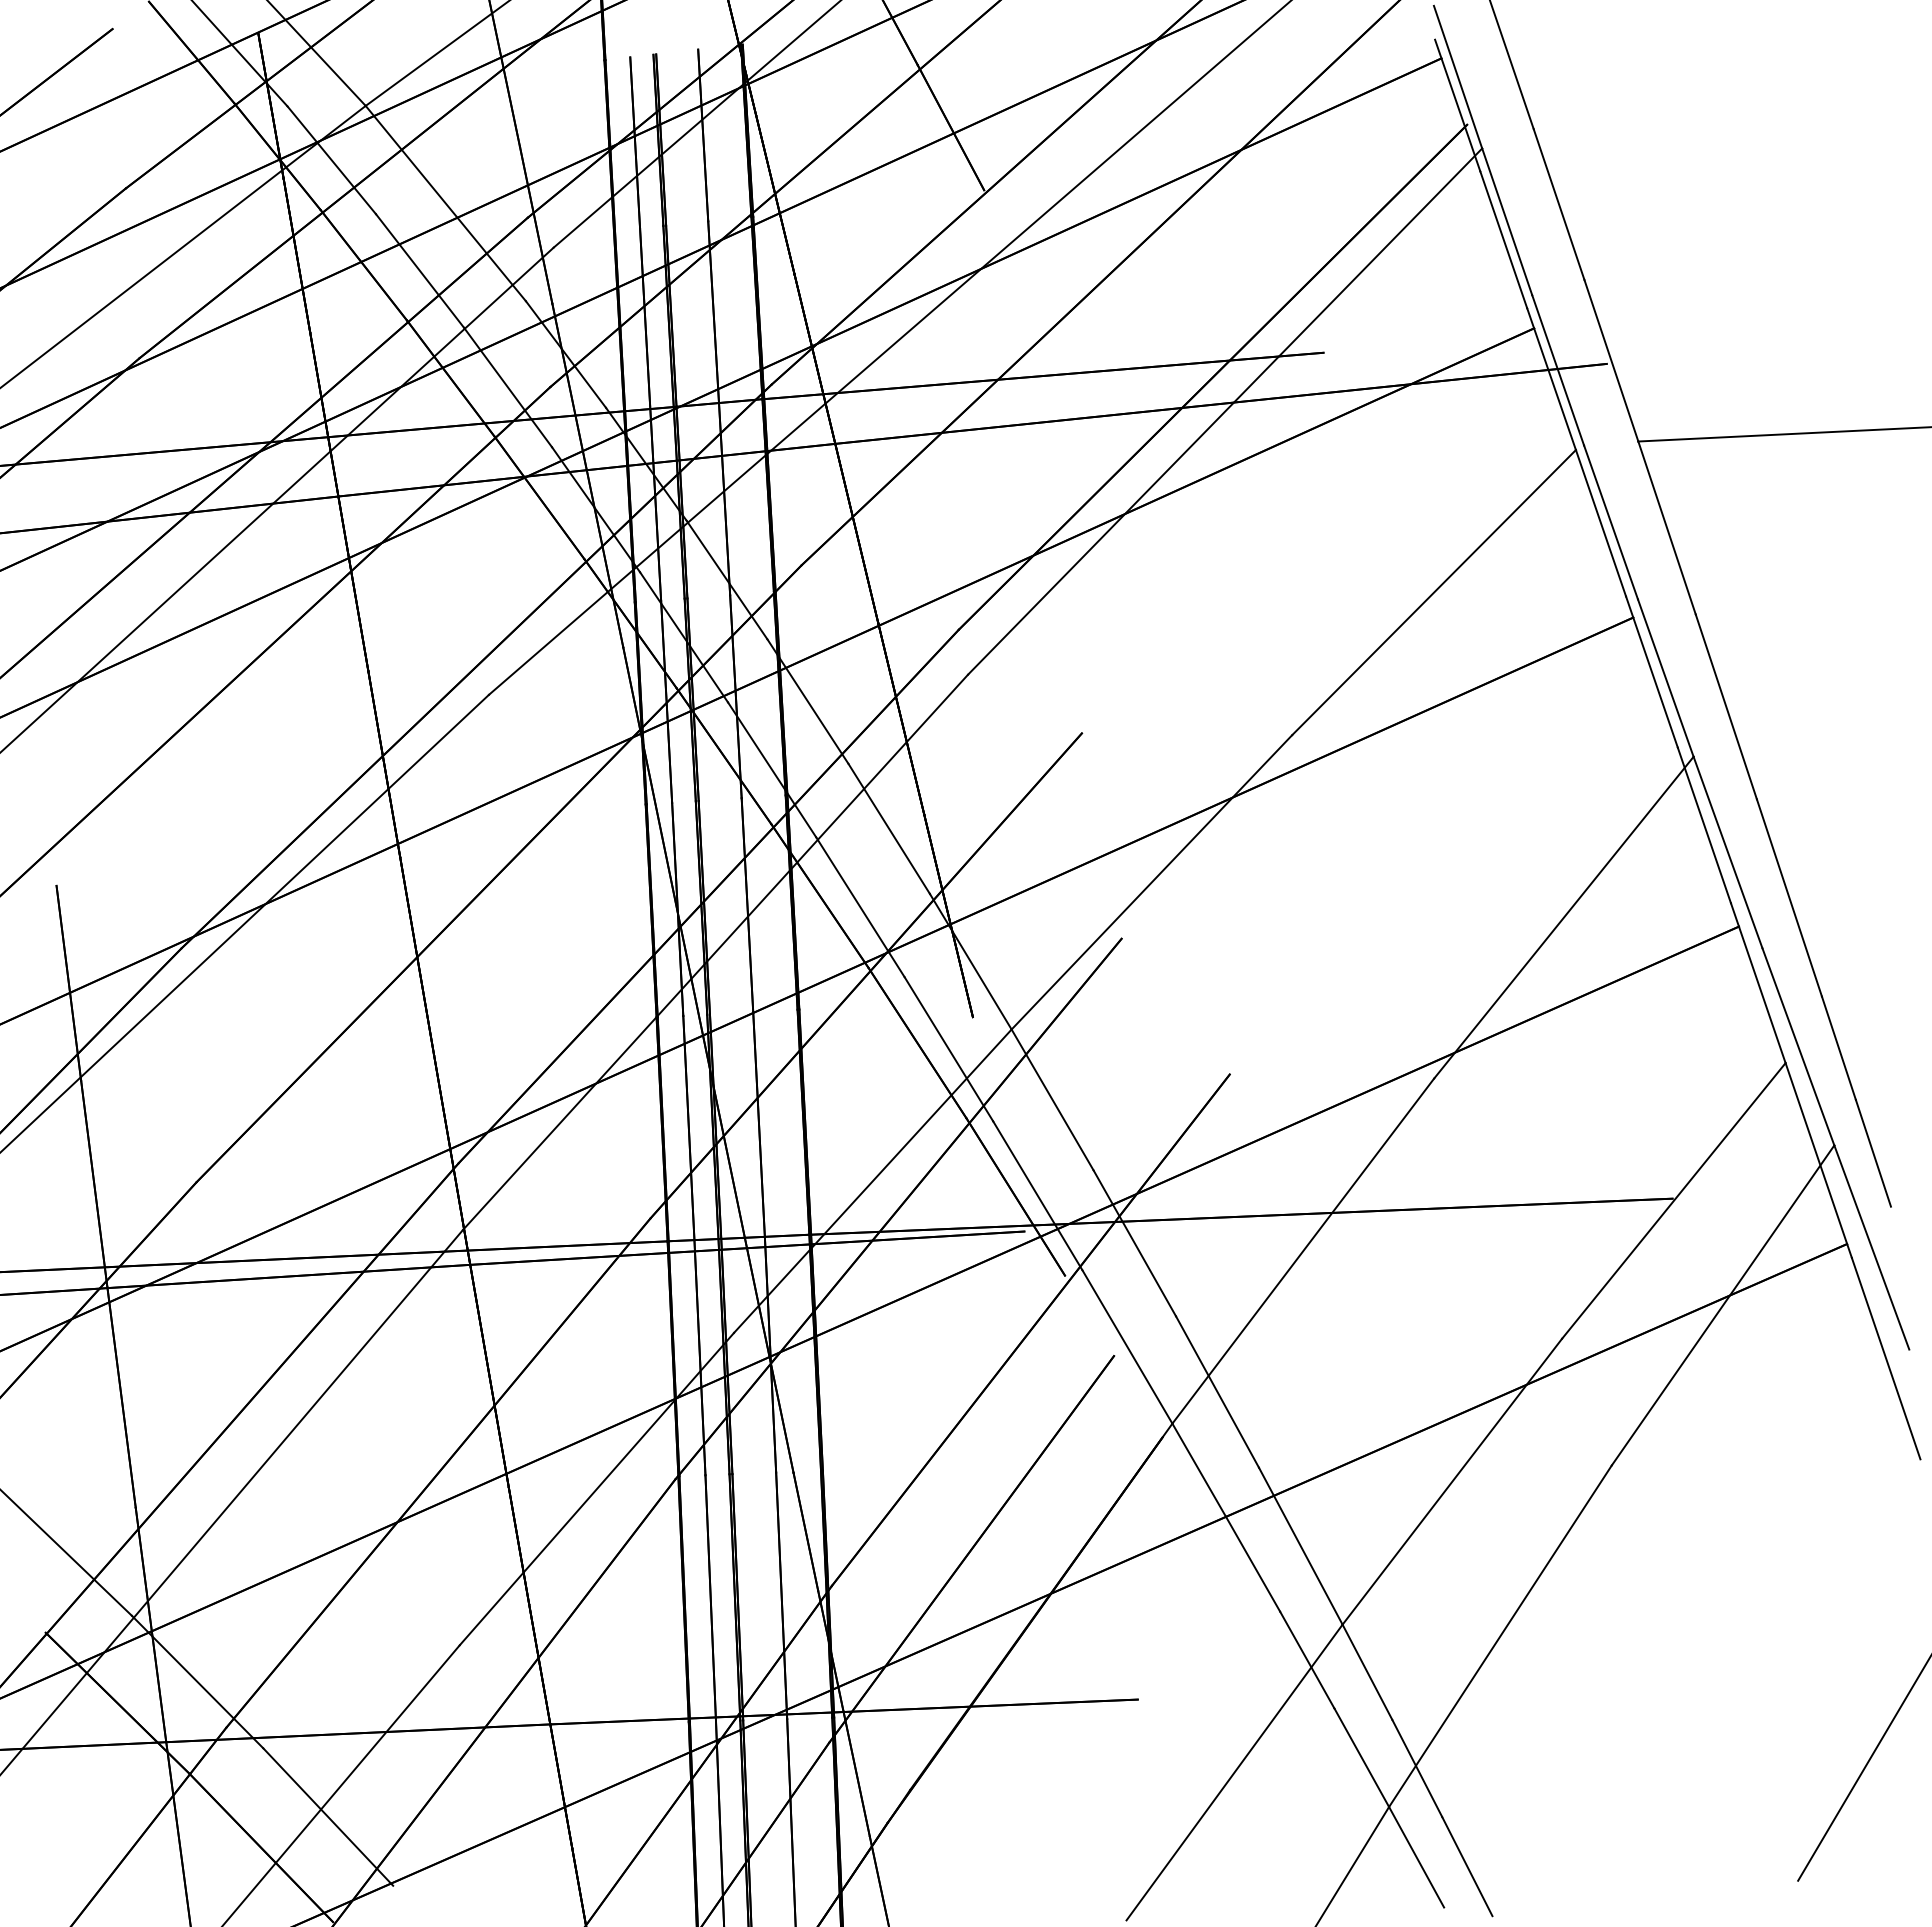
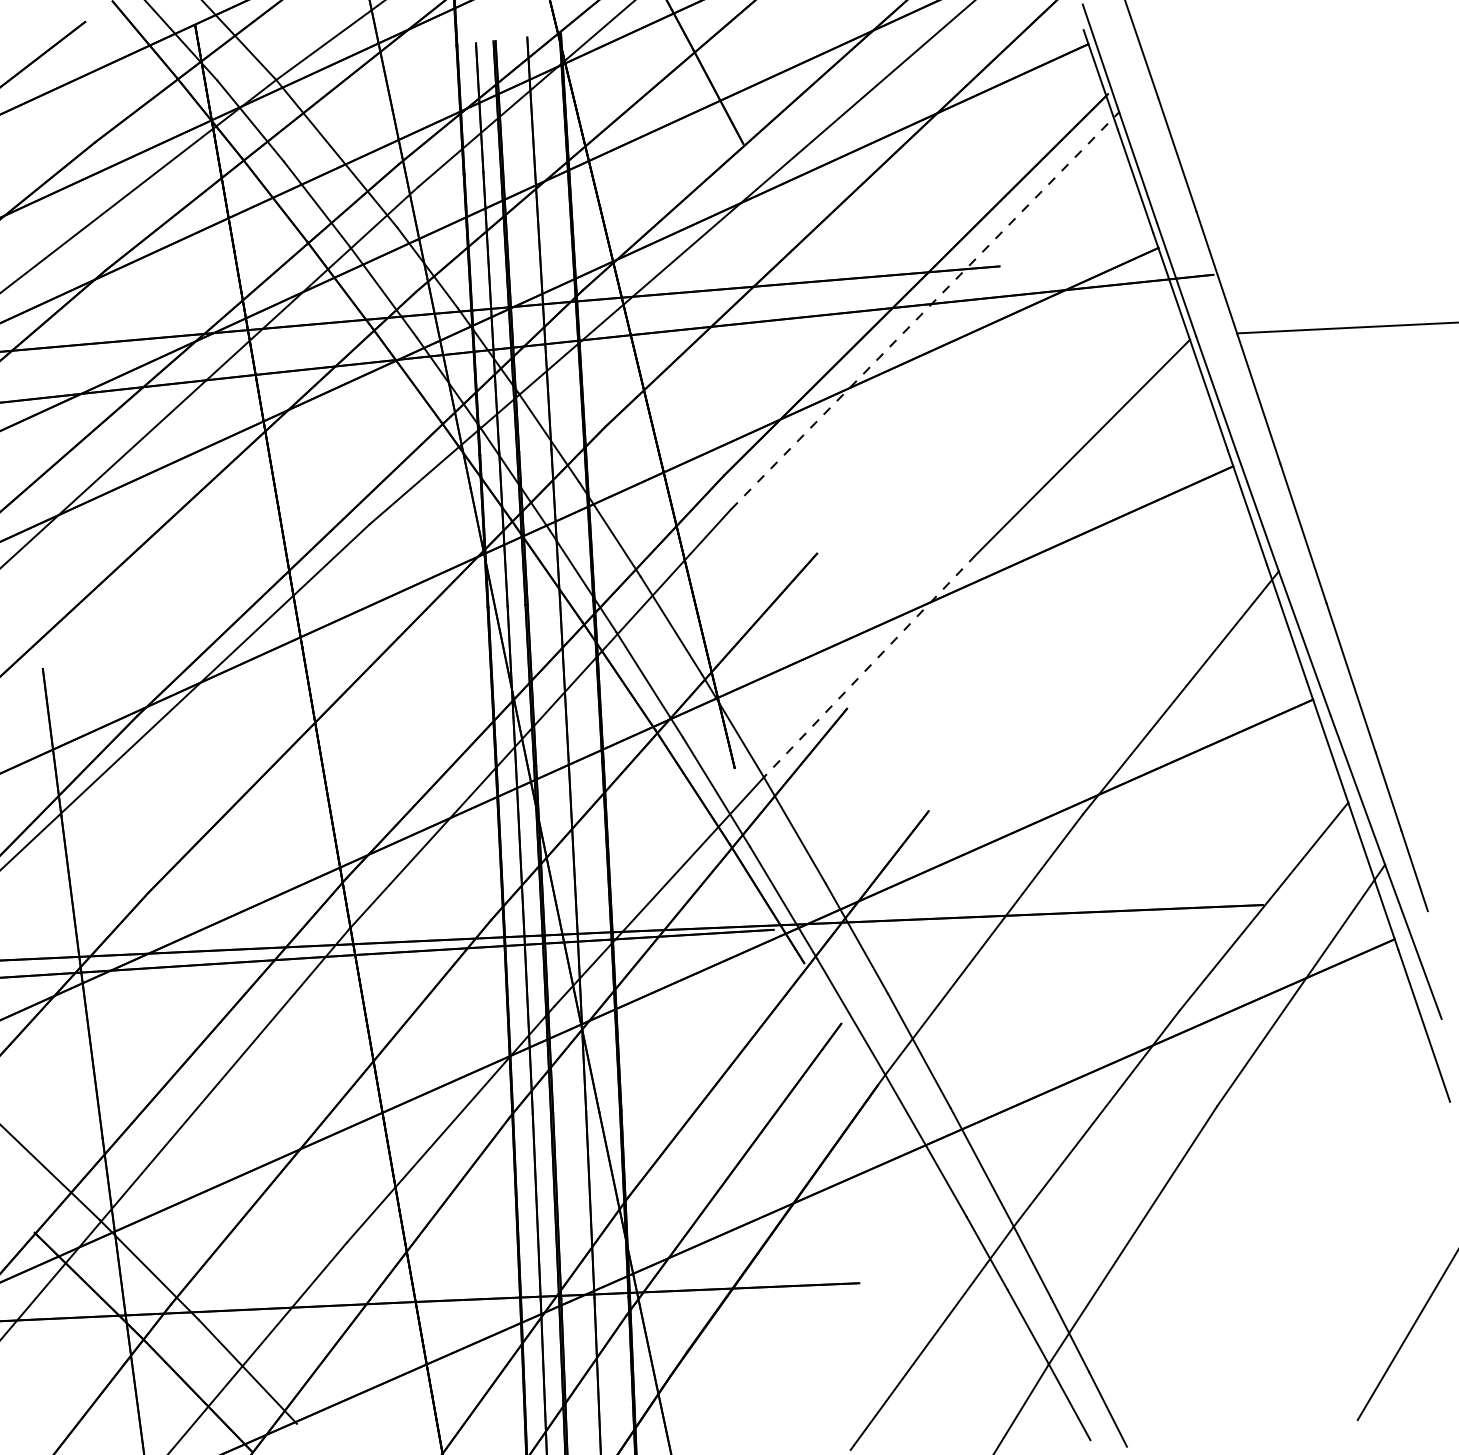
line: (1225, 411) -> (925, 310), solid -> dashed
line: (1151, 882) -> (869, 666), solid -> dashed

